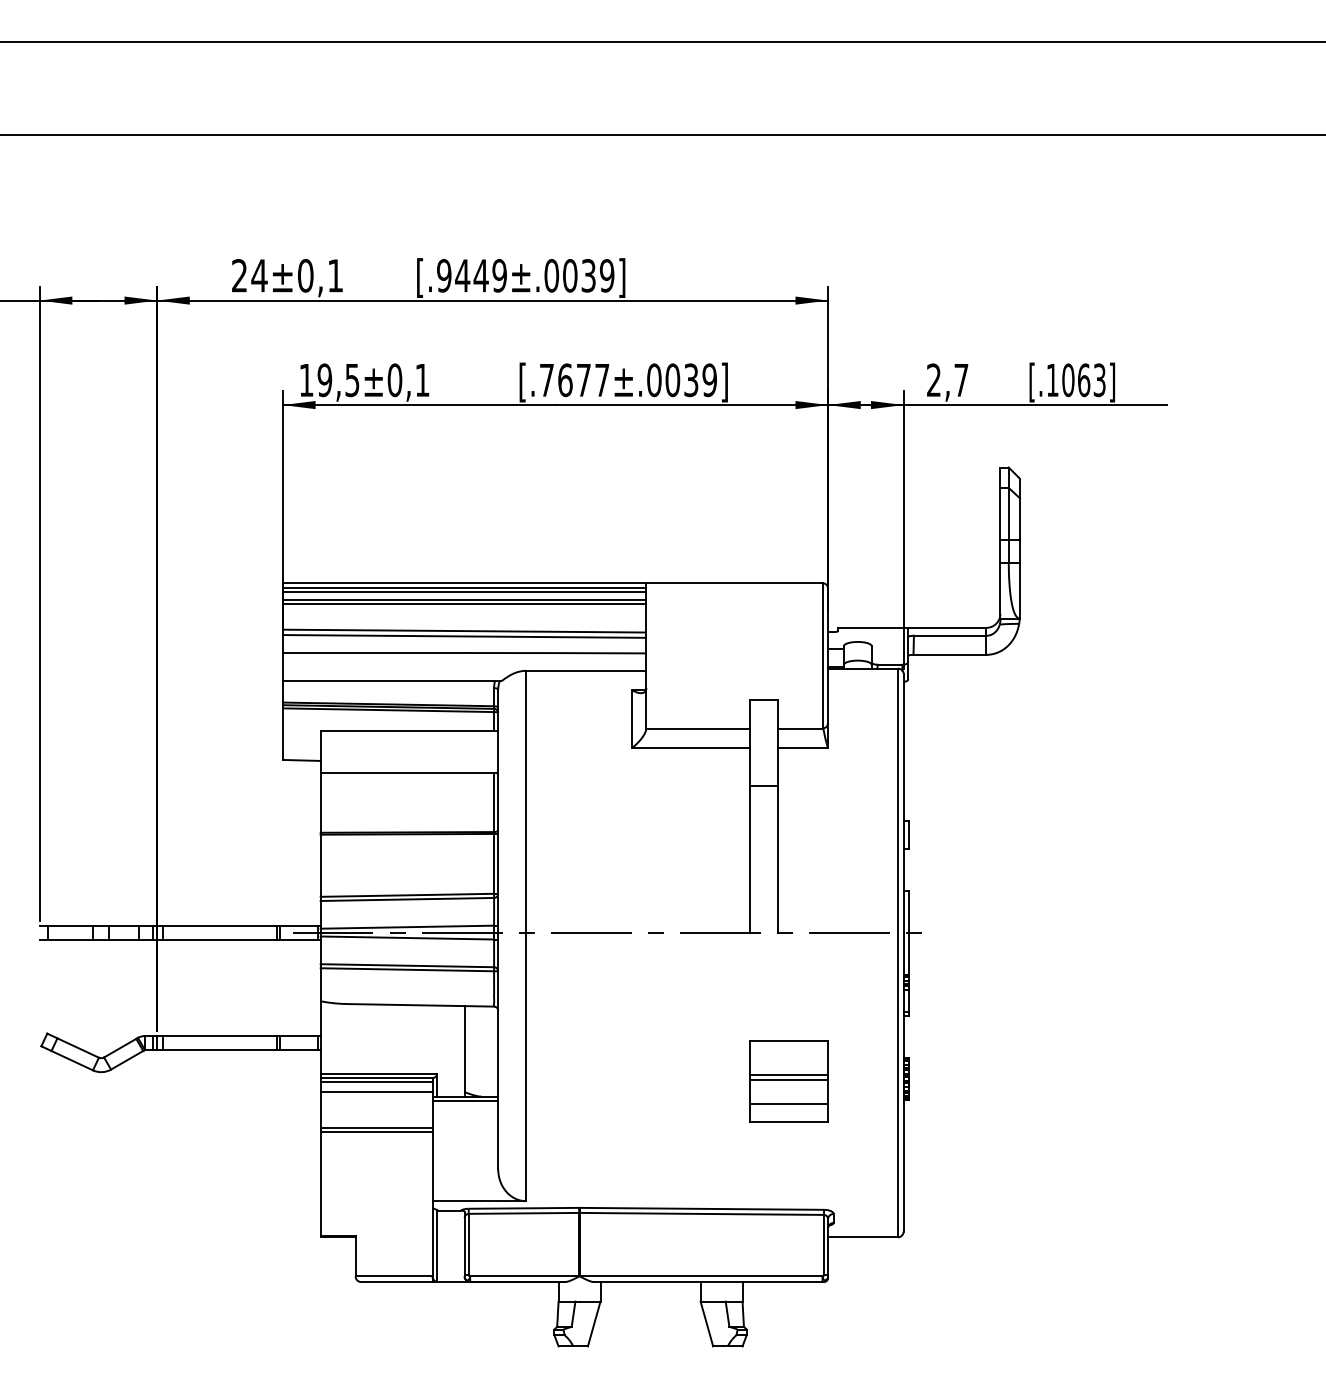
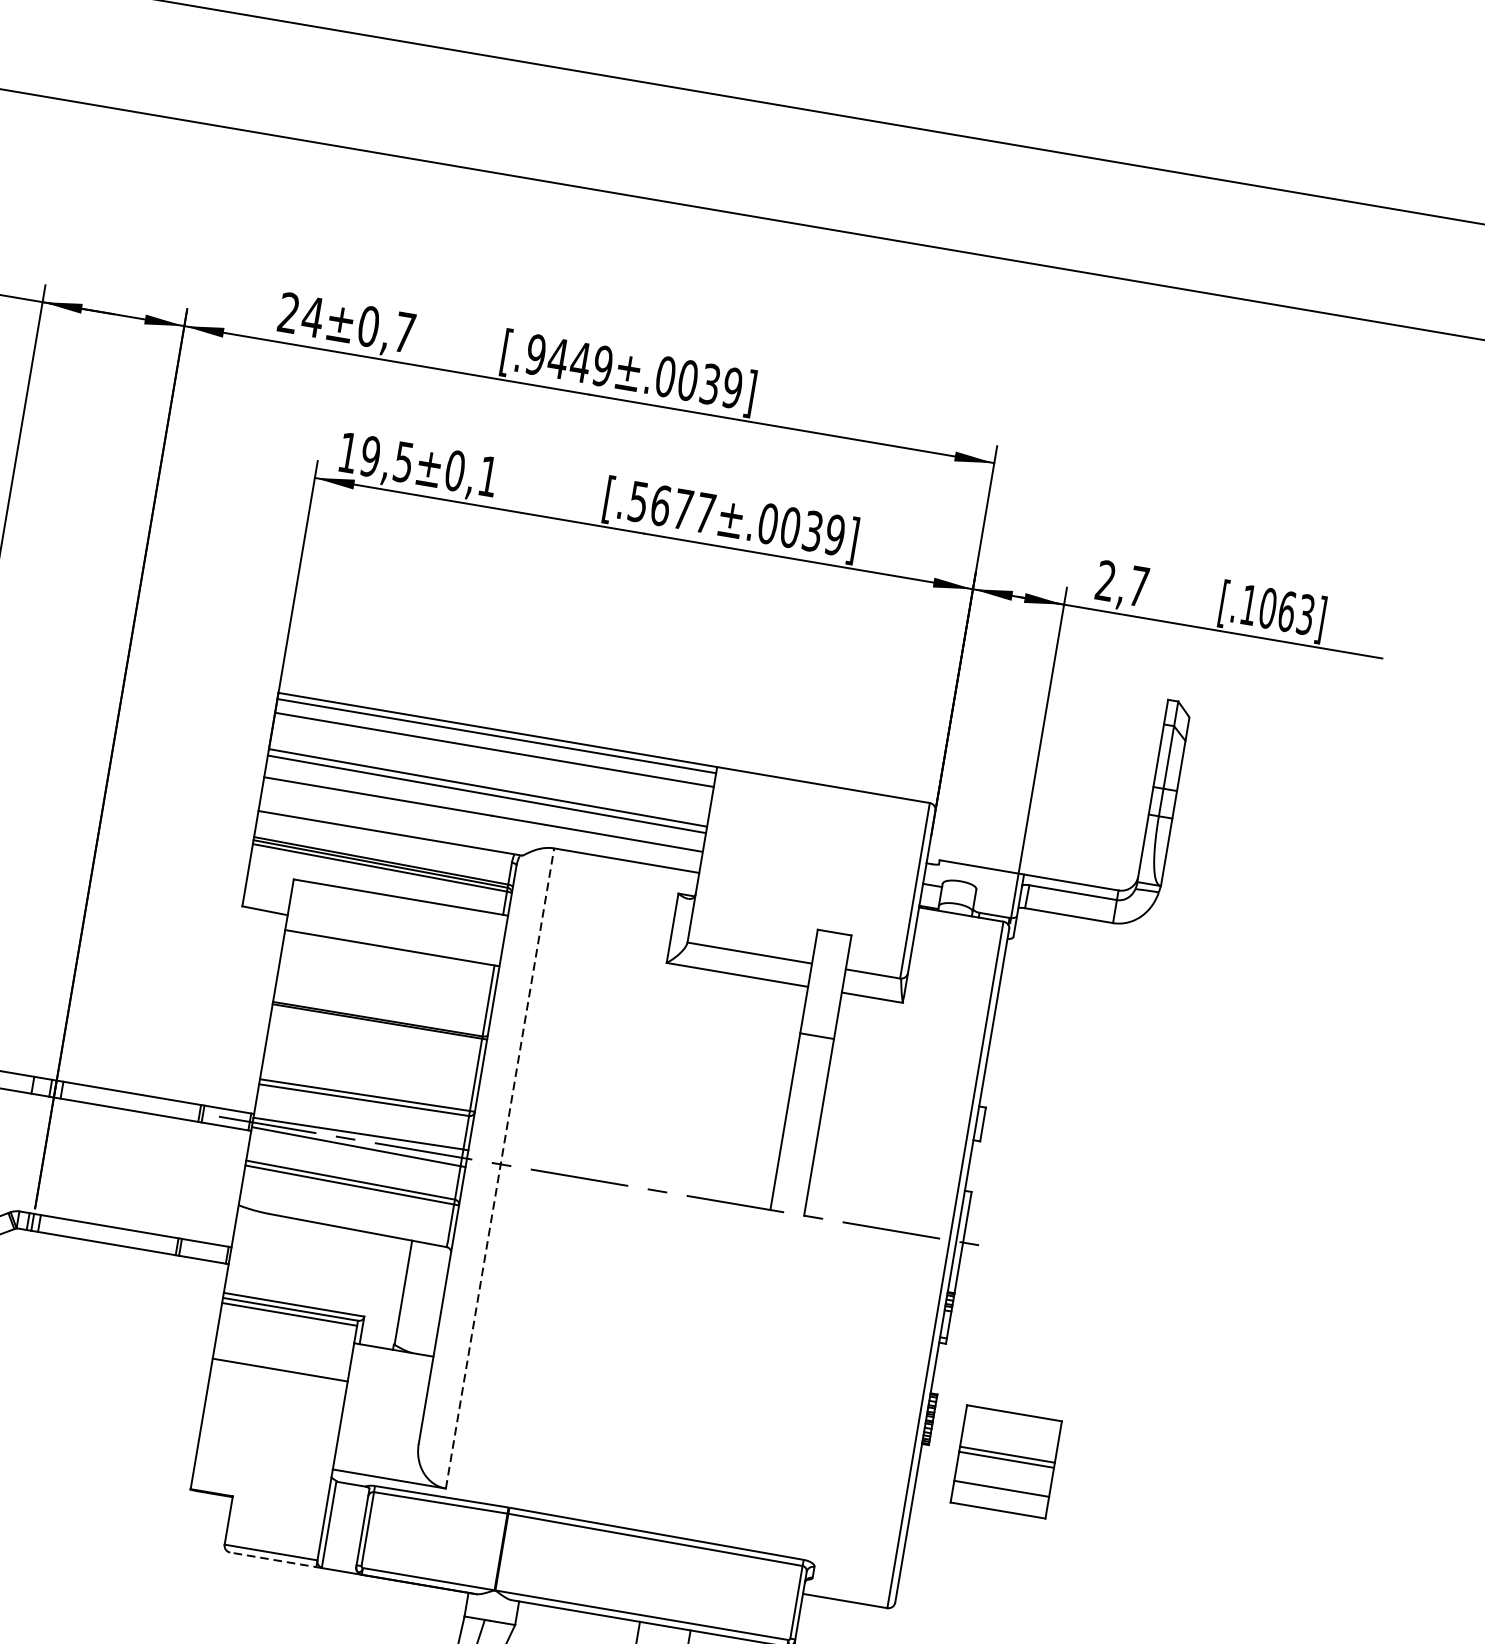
text: (335, 275) -> (404, 332), 24±0,1 -> 24±0,7
text: (546, 380) -> (638, 502), [.7677±.0039] -> [.5677±.0039]
line: (464, 592) -> (495, 741), removed
line: (464, 603) -> (493, 754), removed
line: (526, 935) -> (500, 1167), solid -> dashed
part: (788, 1081) -> (1005, 1462), moved
line: (376, 1091) -> (287, 1325), removed
line: (465, 1100) -> (393, 1354), removed
line: (376, 1132) -> (279, 1375), removed
line: (399, 1282) -> (276, 1560), solid -> dashed

